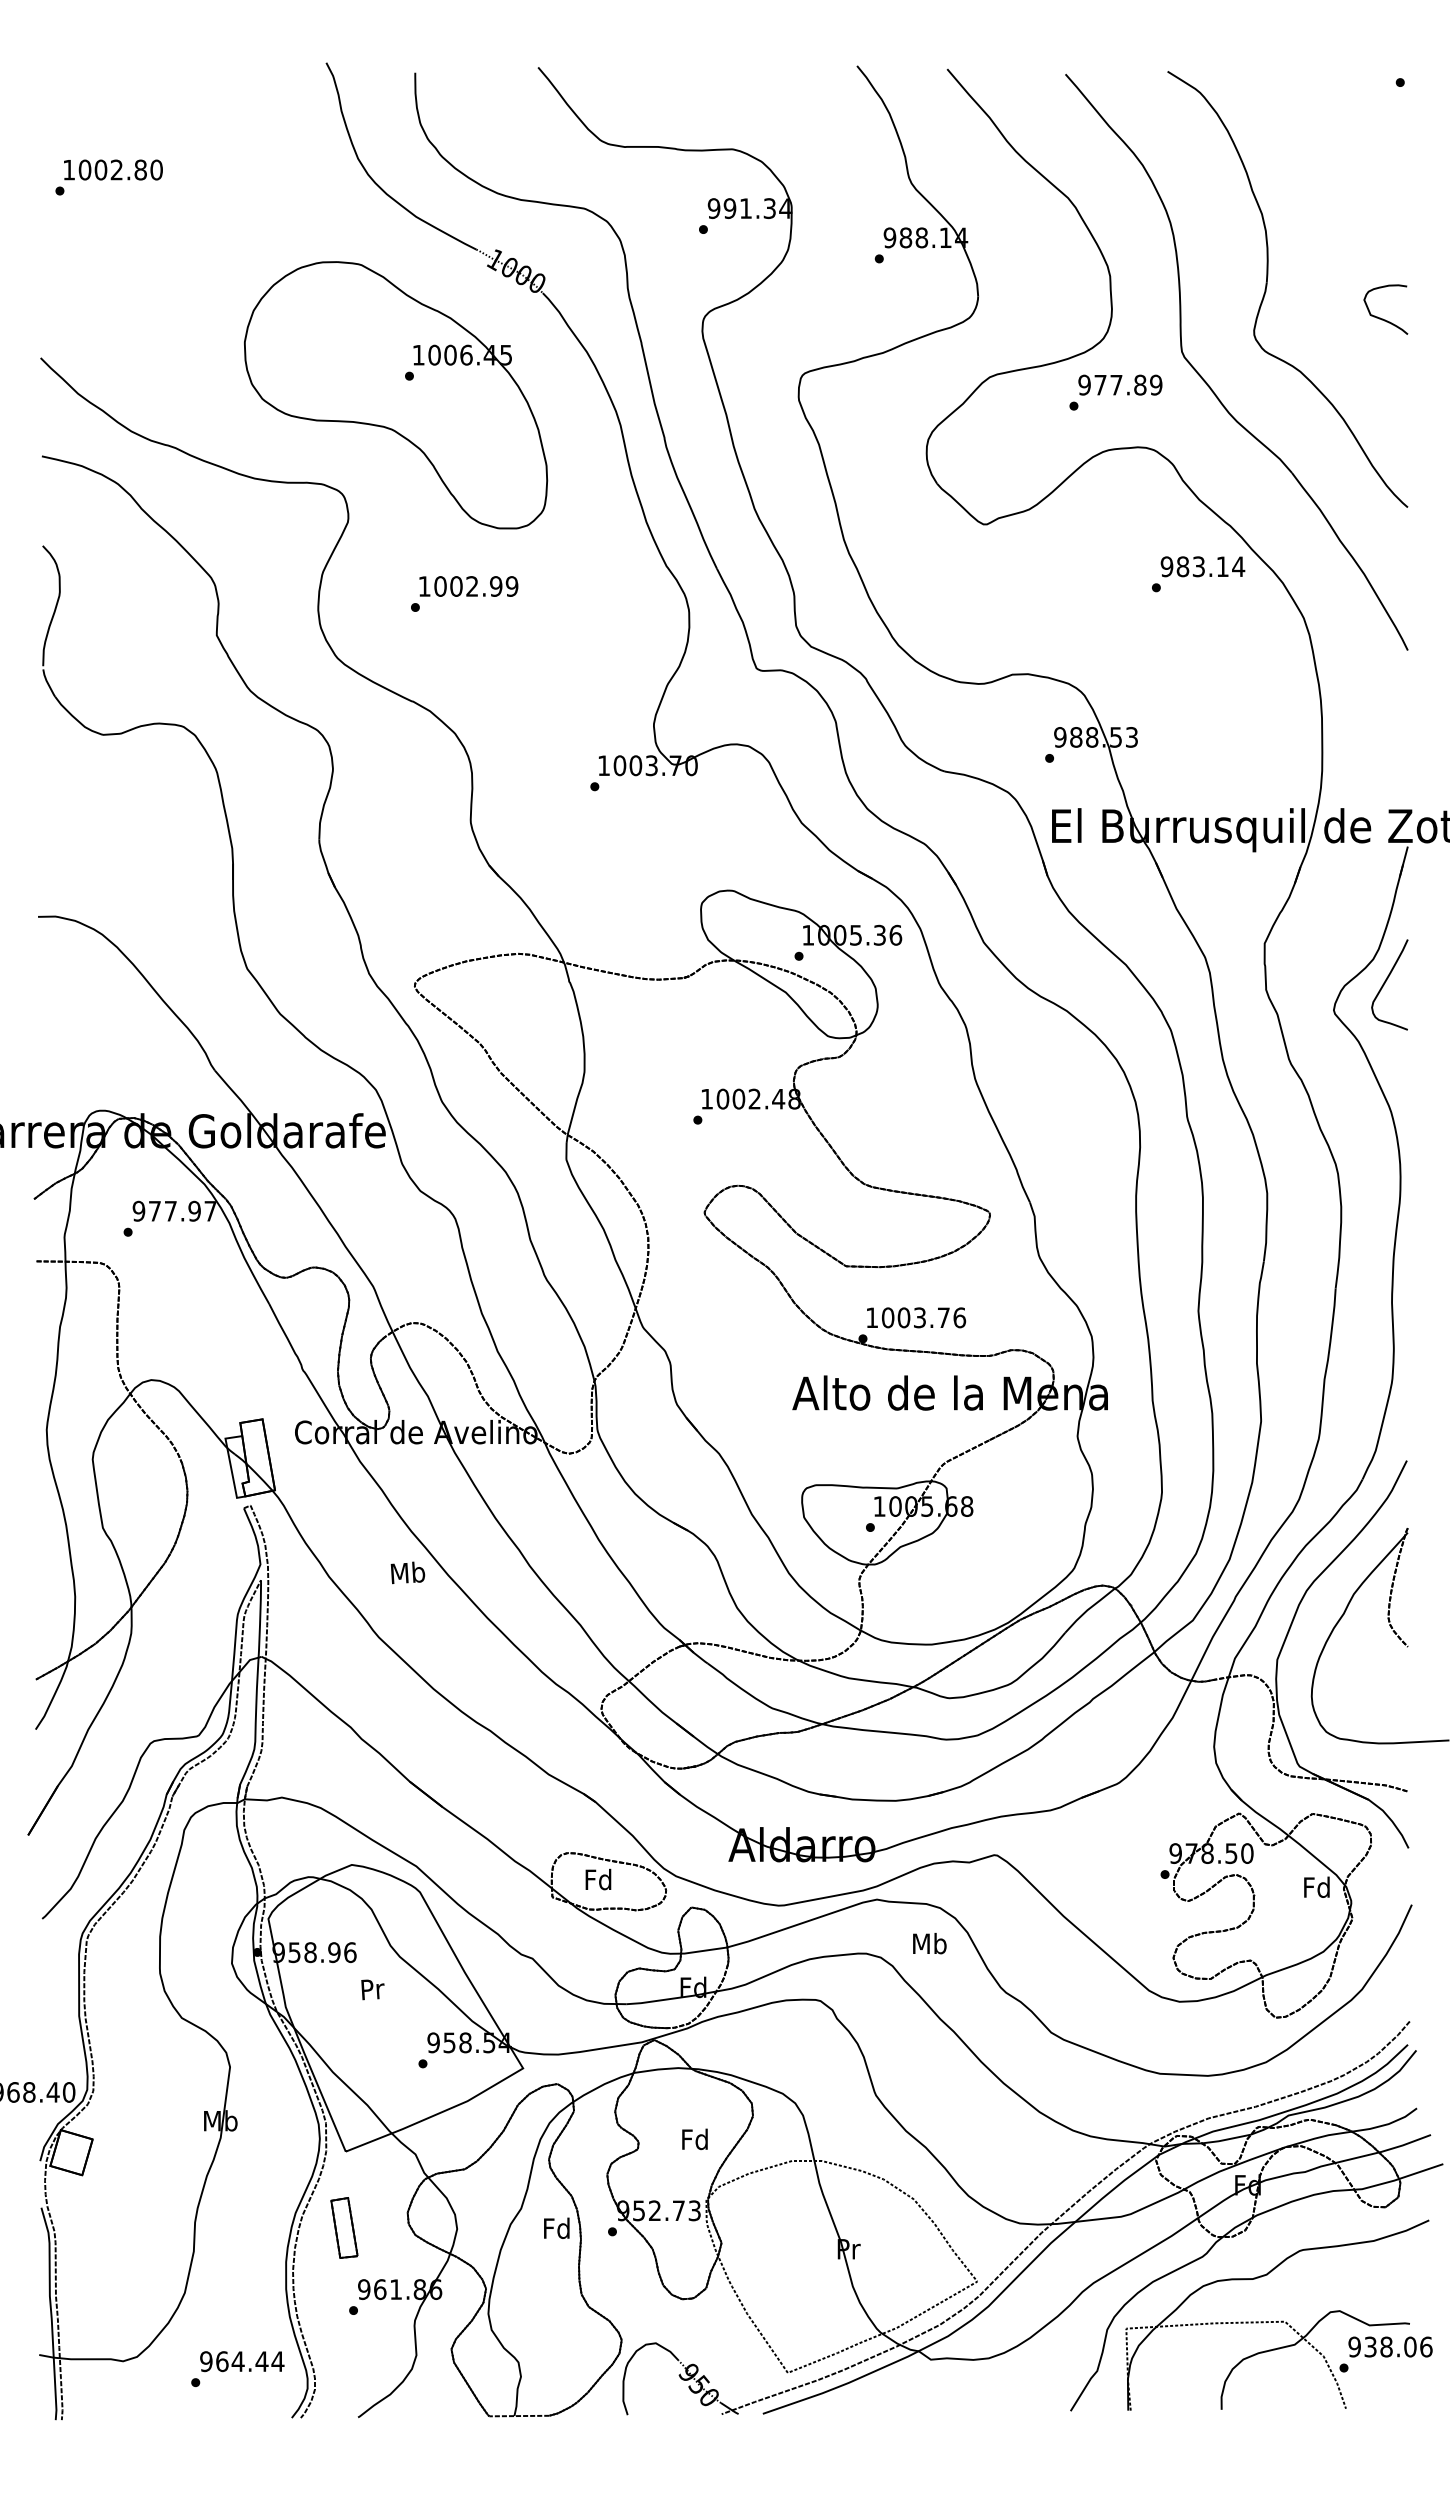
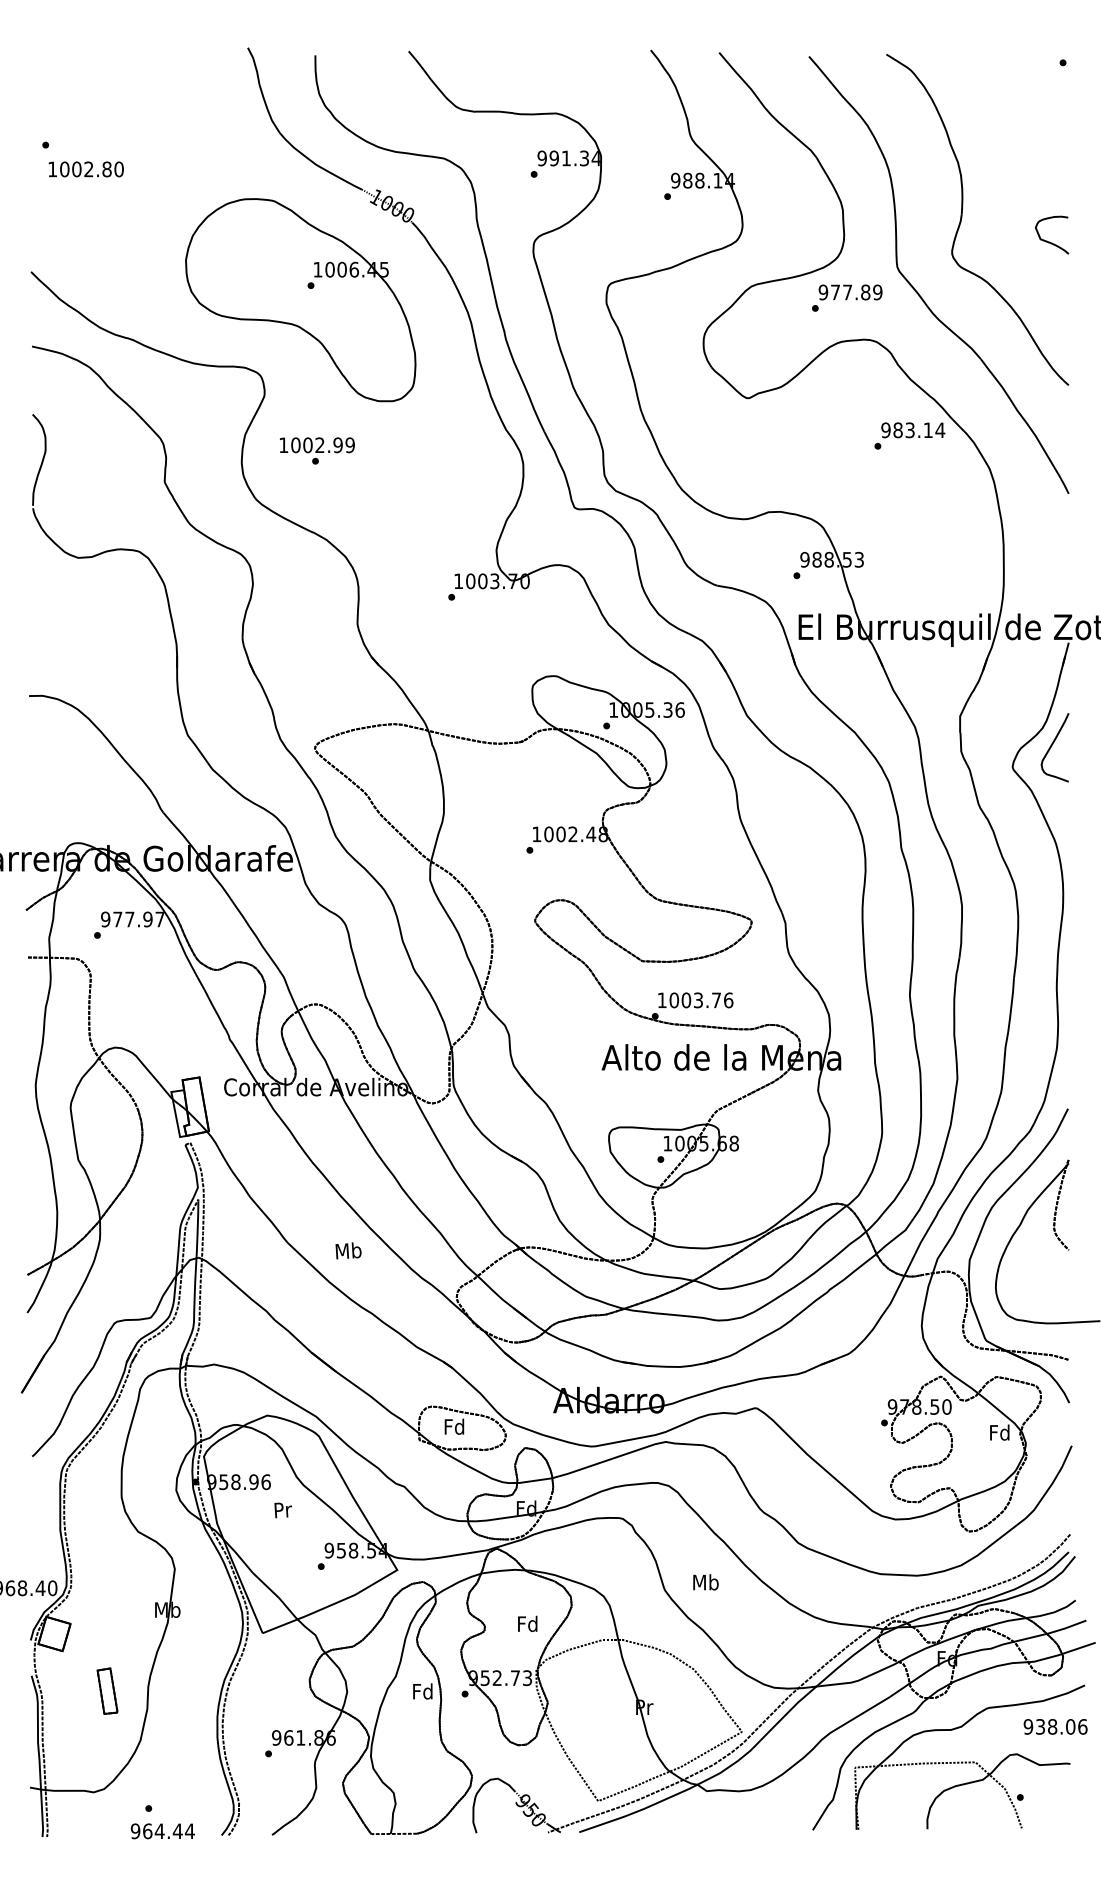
text: (113, 169) -> (86, 169), moved
text: (468, 586) -> (317, 445), moved
text: (407, 1572) -> (348, 1250), moved
text: (929, 1943) -> (705, 1582), moved
part: (344, 2227) -> (107, 1690), moved
text: (1390, 2346) -> (1055, 1726), moved
text: (242, 2361) -> (163, 1831), moved

